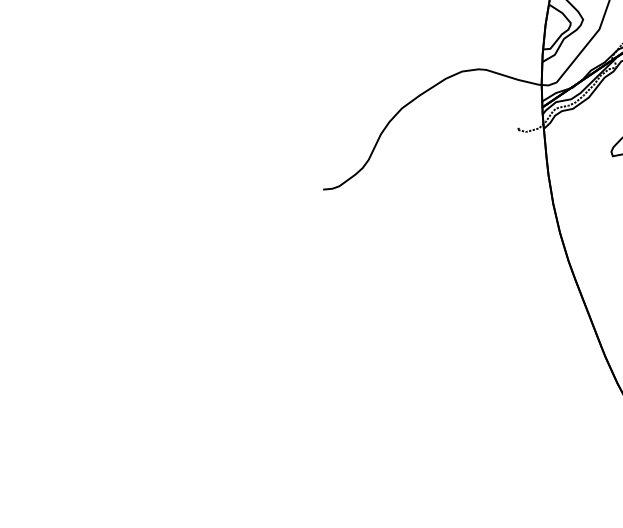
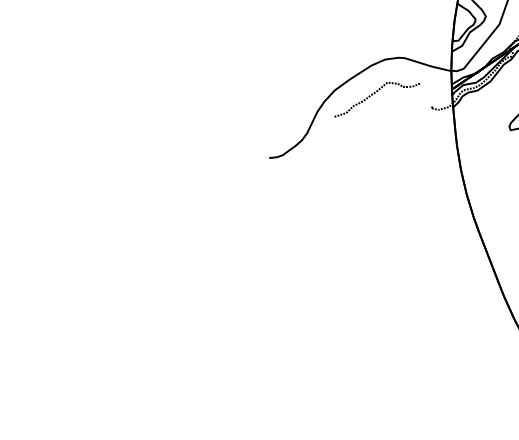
curve: (450, 112) -> (375, 93), added

